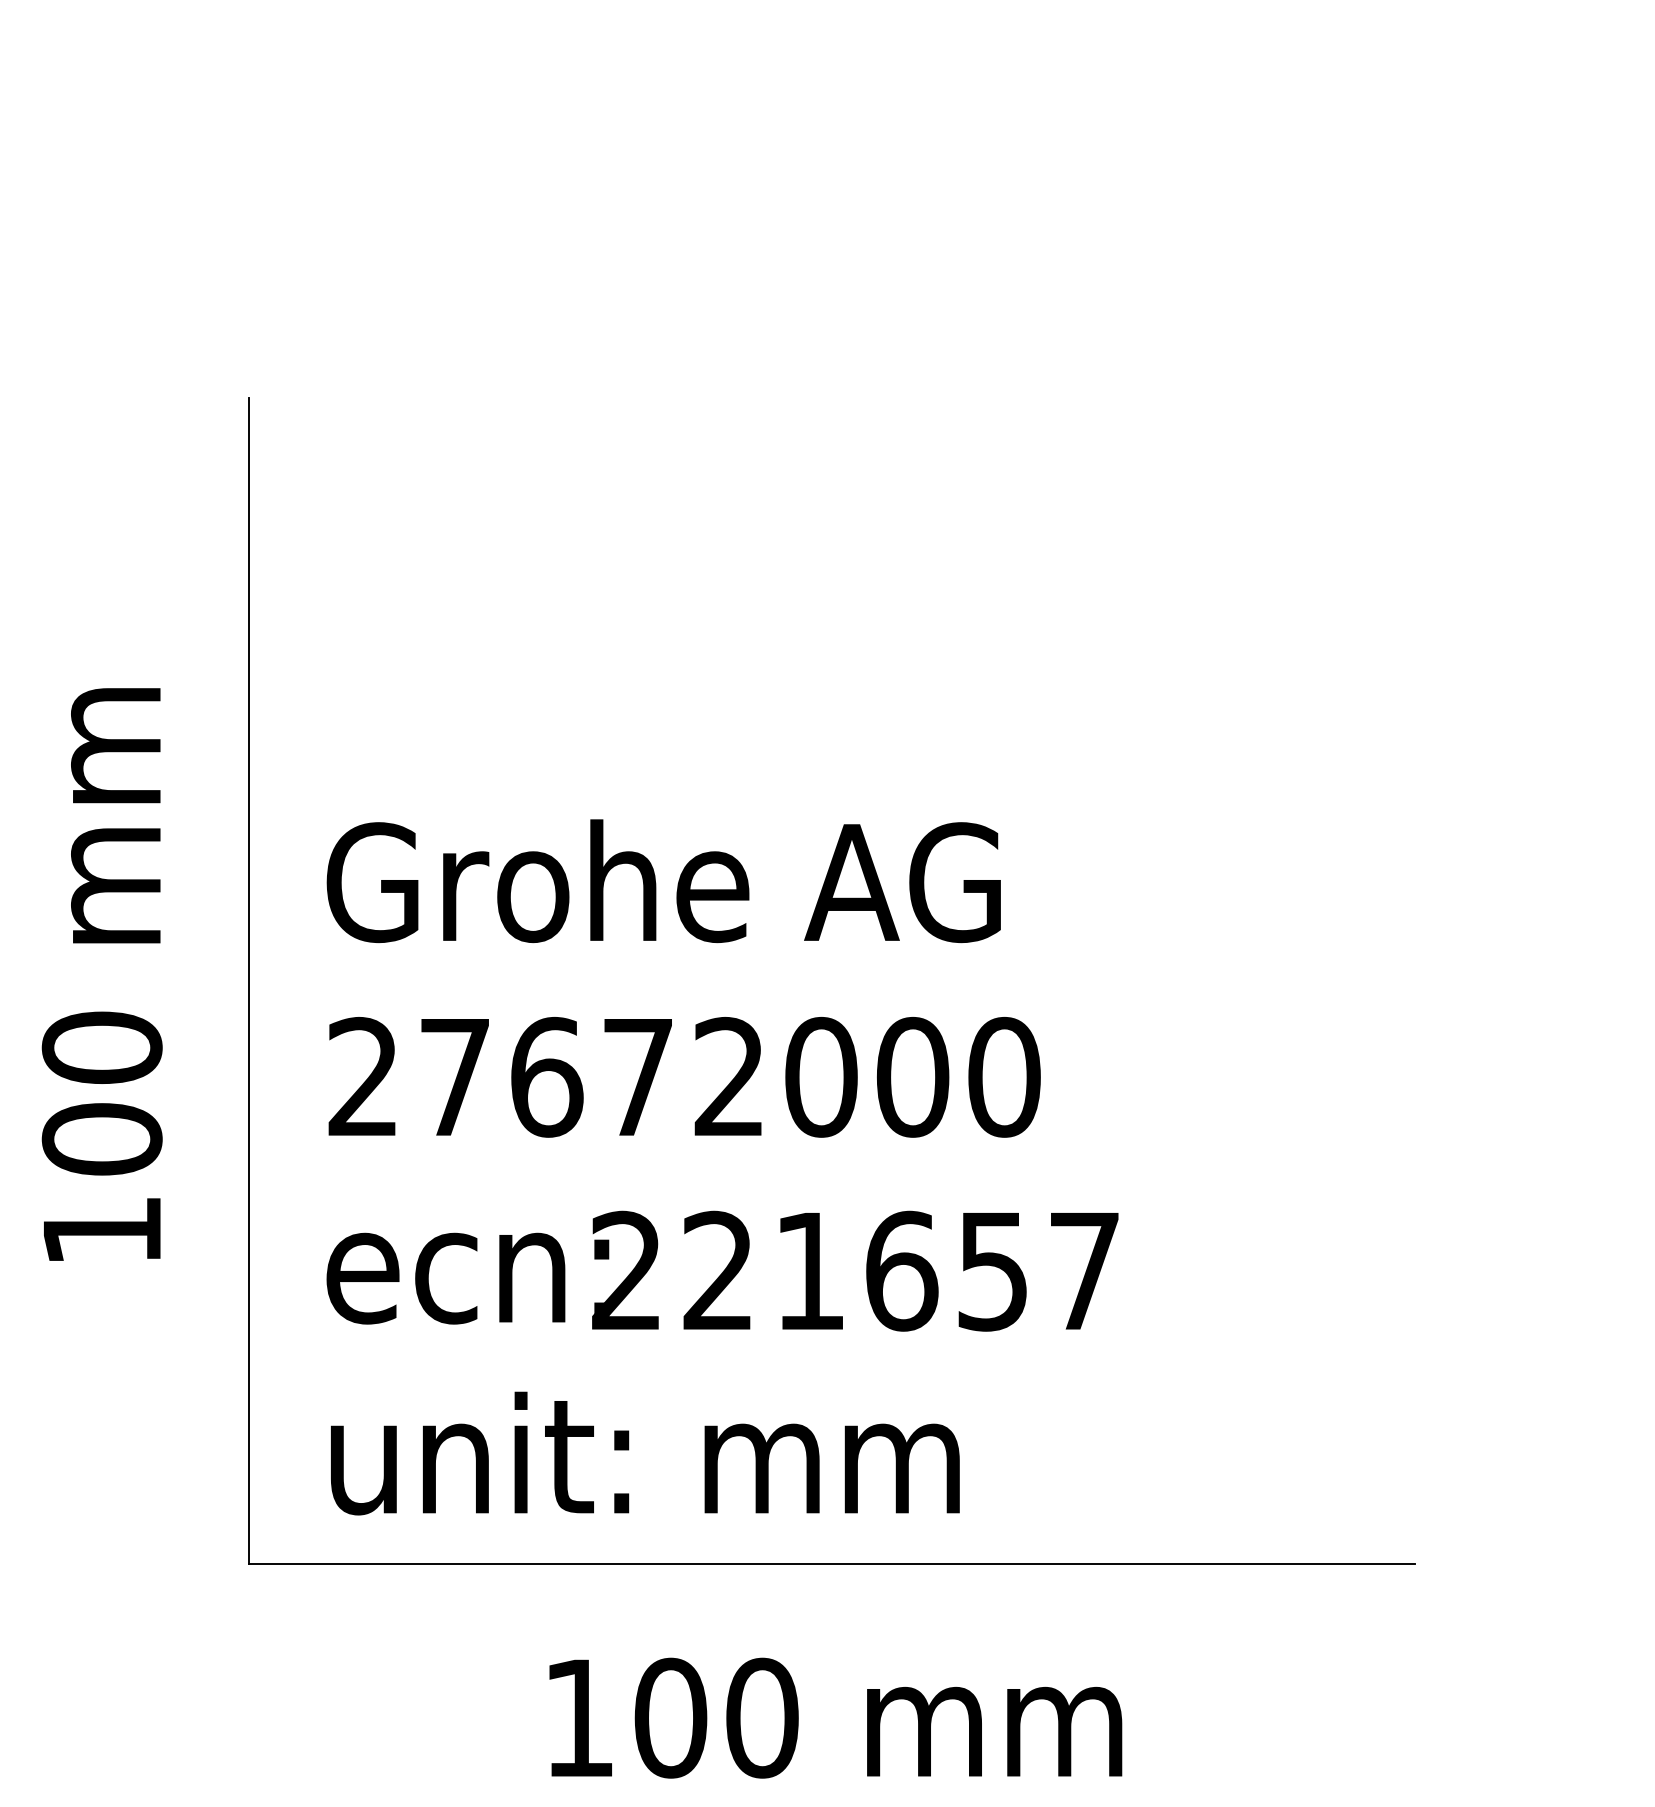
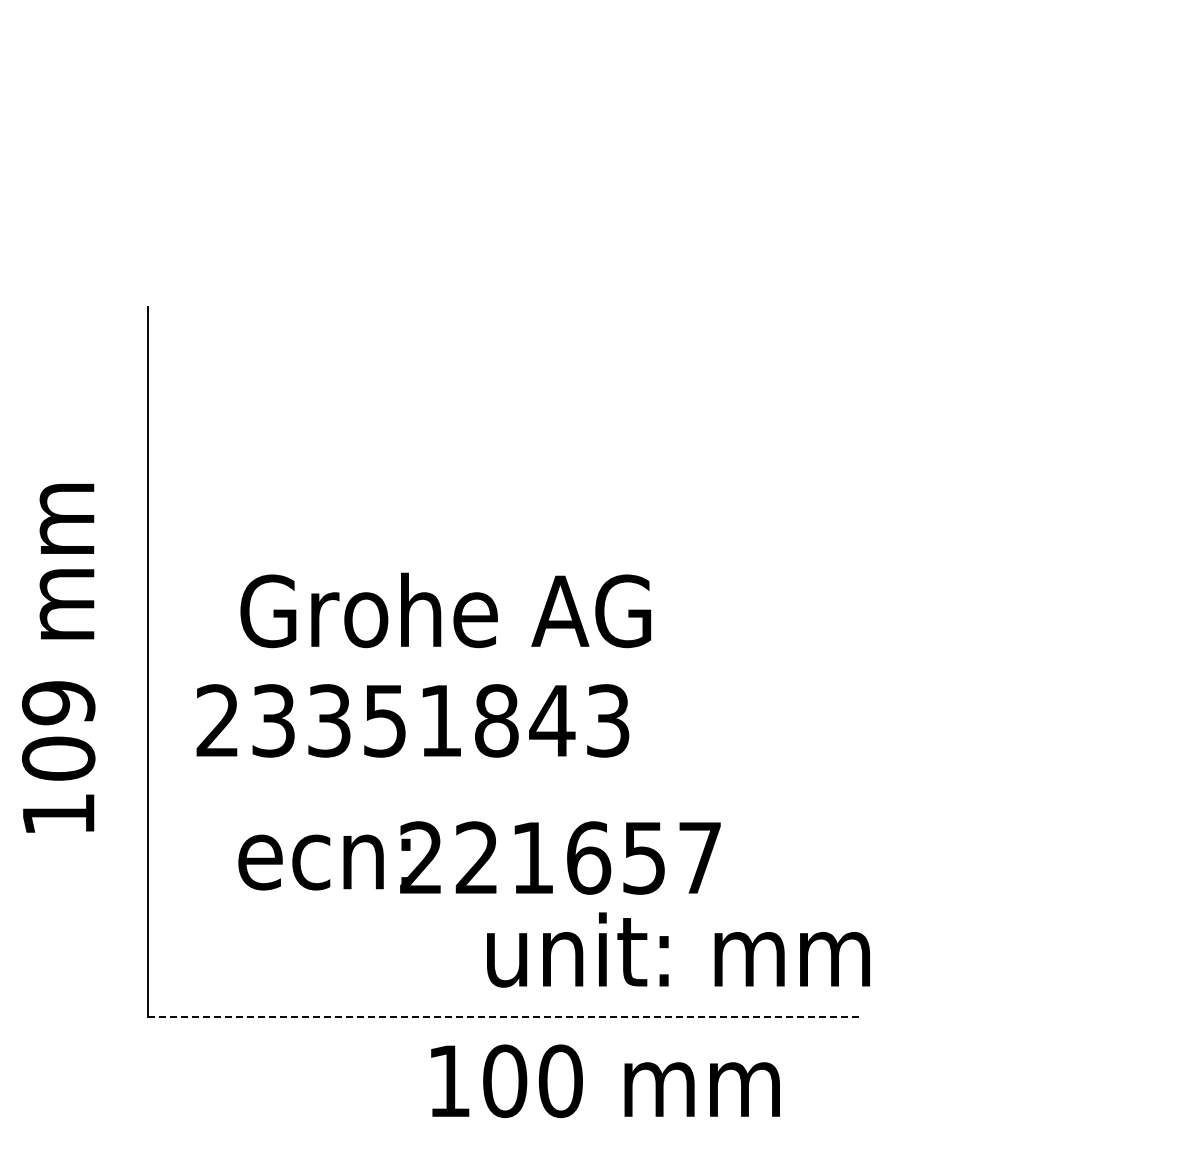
text: (663, 881) -> (445, 610), moved
text: (101, 1047) -> (58, 702), 100 -> 109
text: (730, 1076) -> (441, 720), 27672000 -> 23351843
text: (722, 1270) -> (479, 857), moved
text: (645, 1452) -> (678, 949), moved
line: (832, 1564) -> (503, 1017), solid -> dashed
text: (835, 1718) -> (605, 1081), moved

